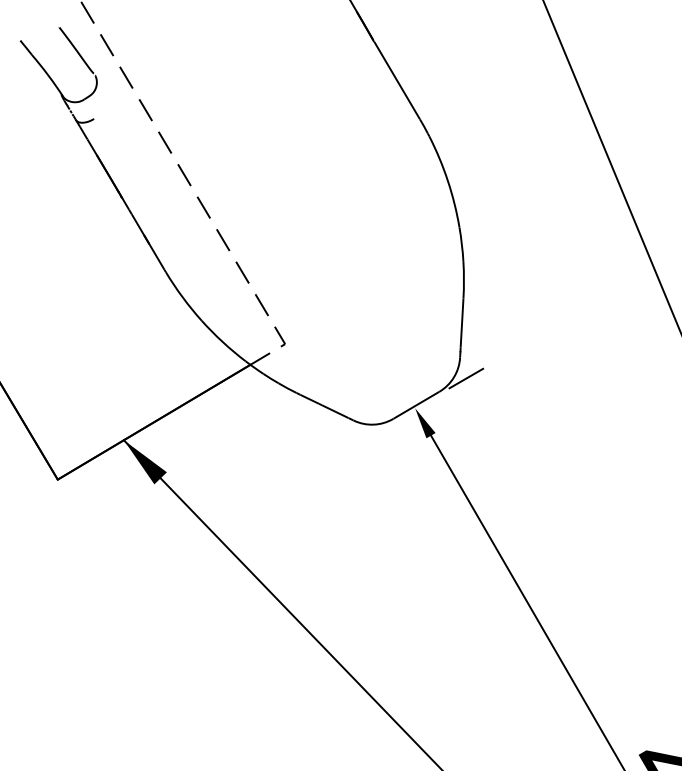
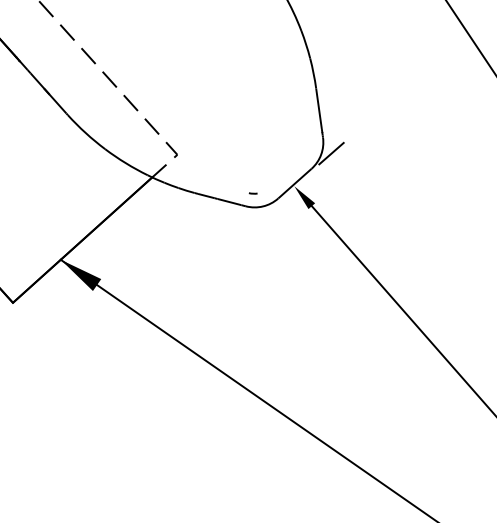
curve: (365, 406) -> (253, 192), added

